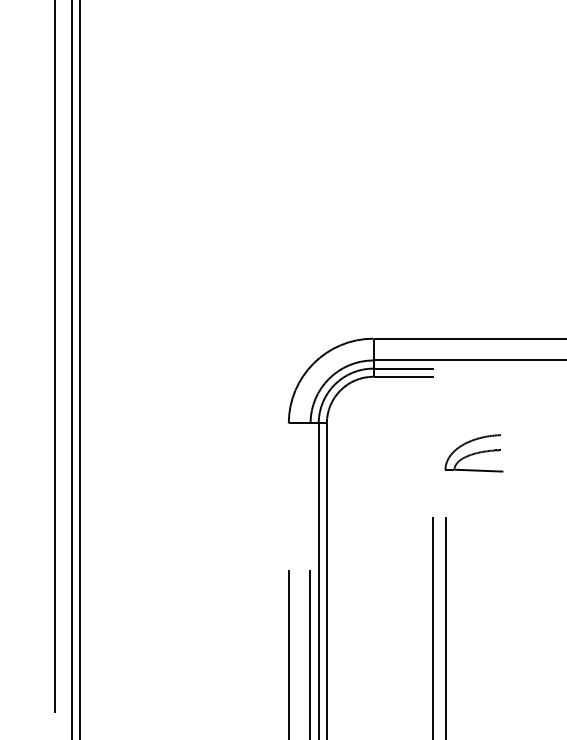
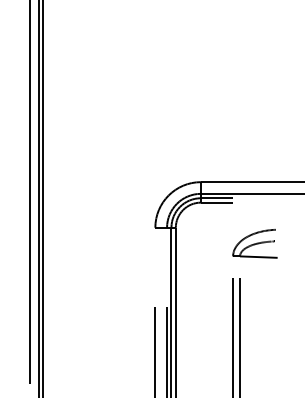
part: (473, 452) -> (254, 243), size x1.43

